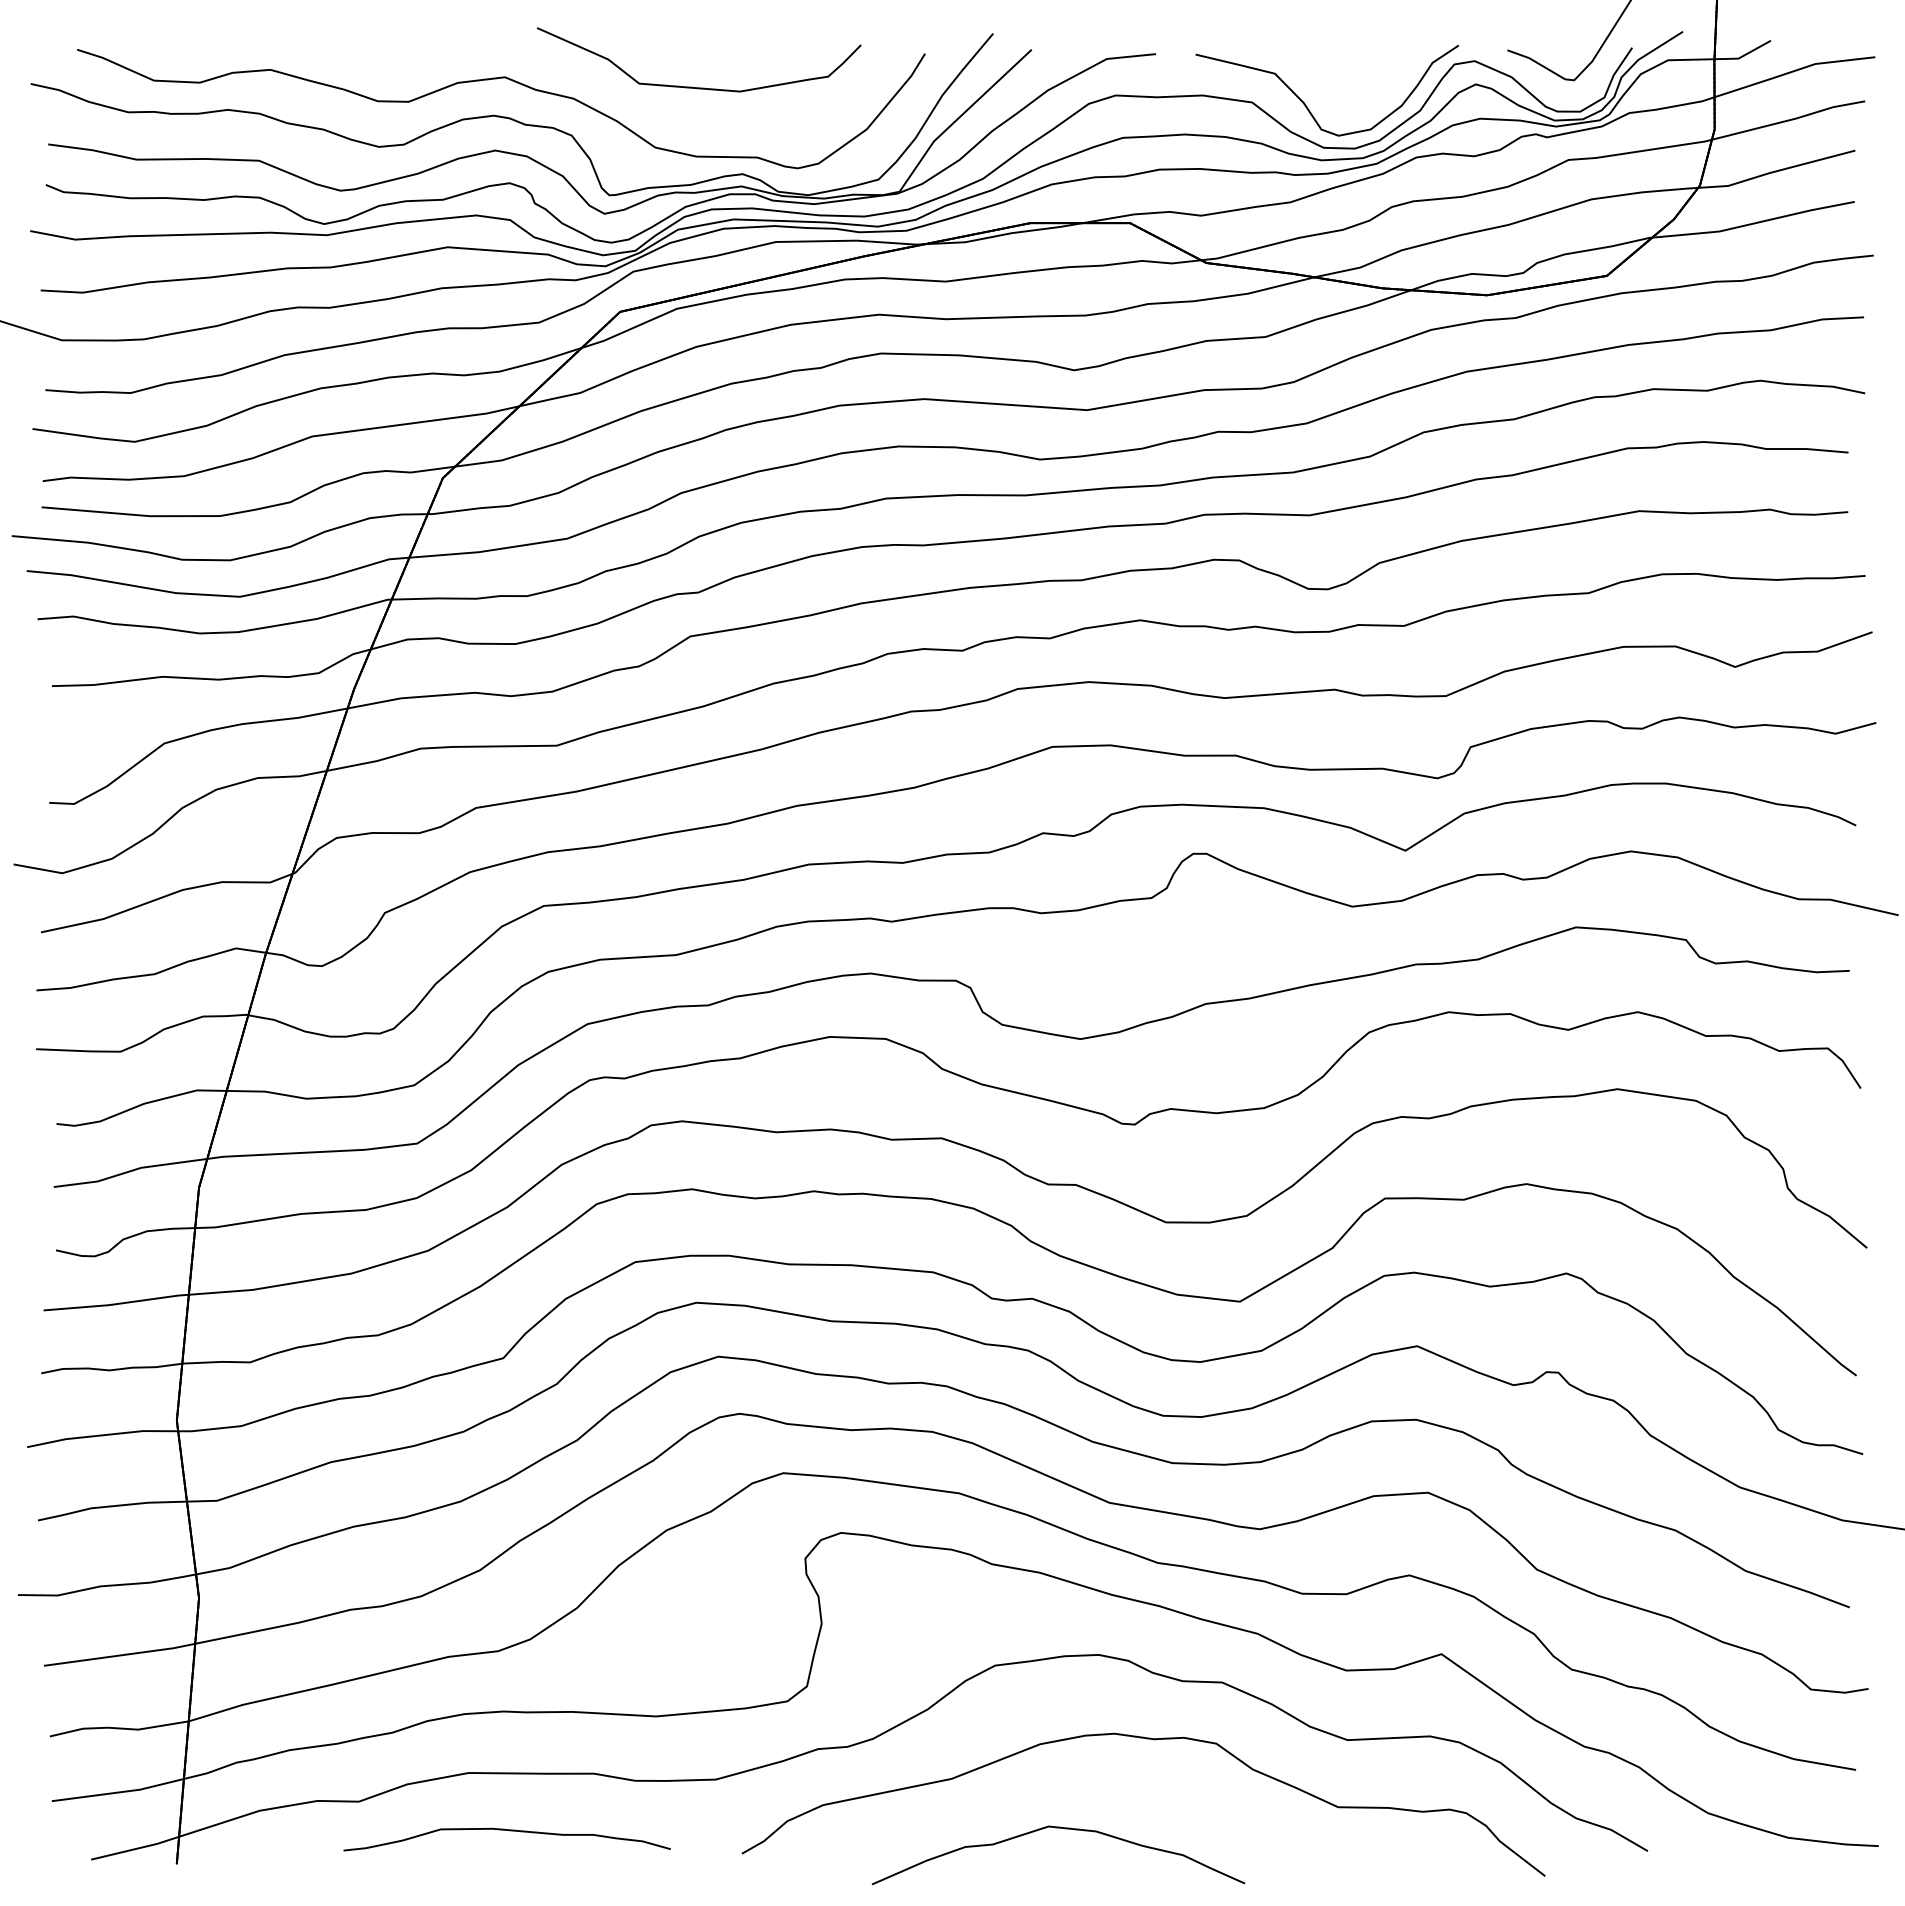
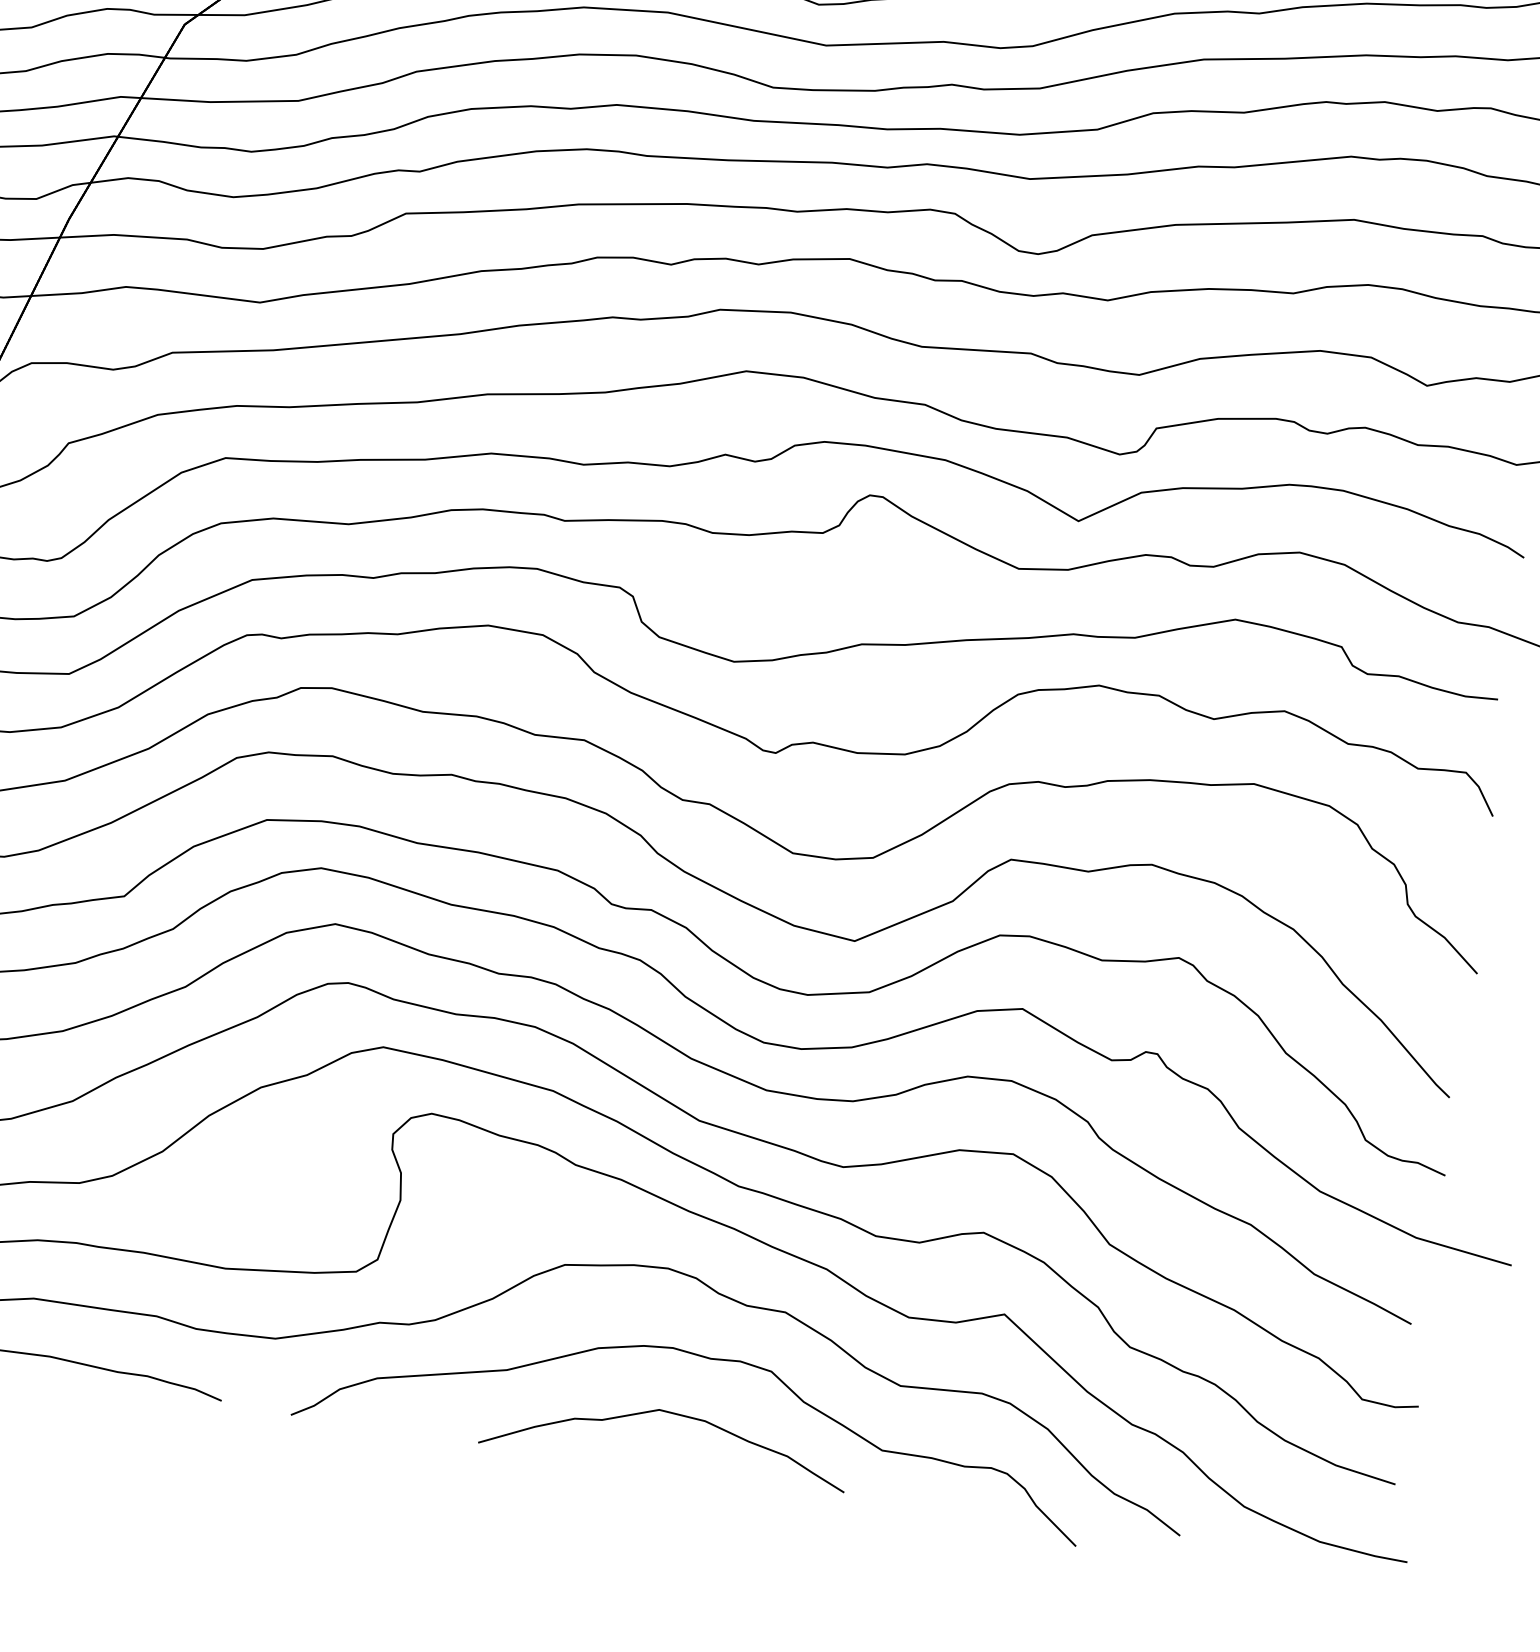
curve: (1064, 1829) -> (674, 1414), moved

